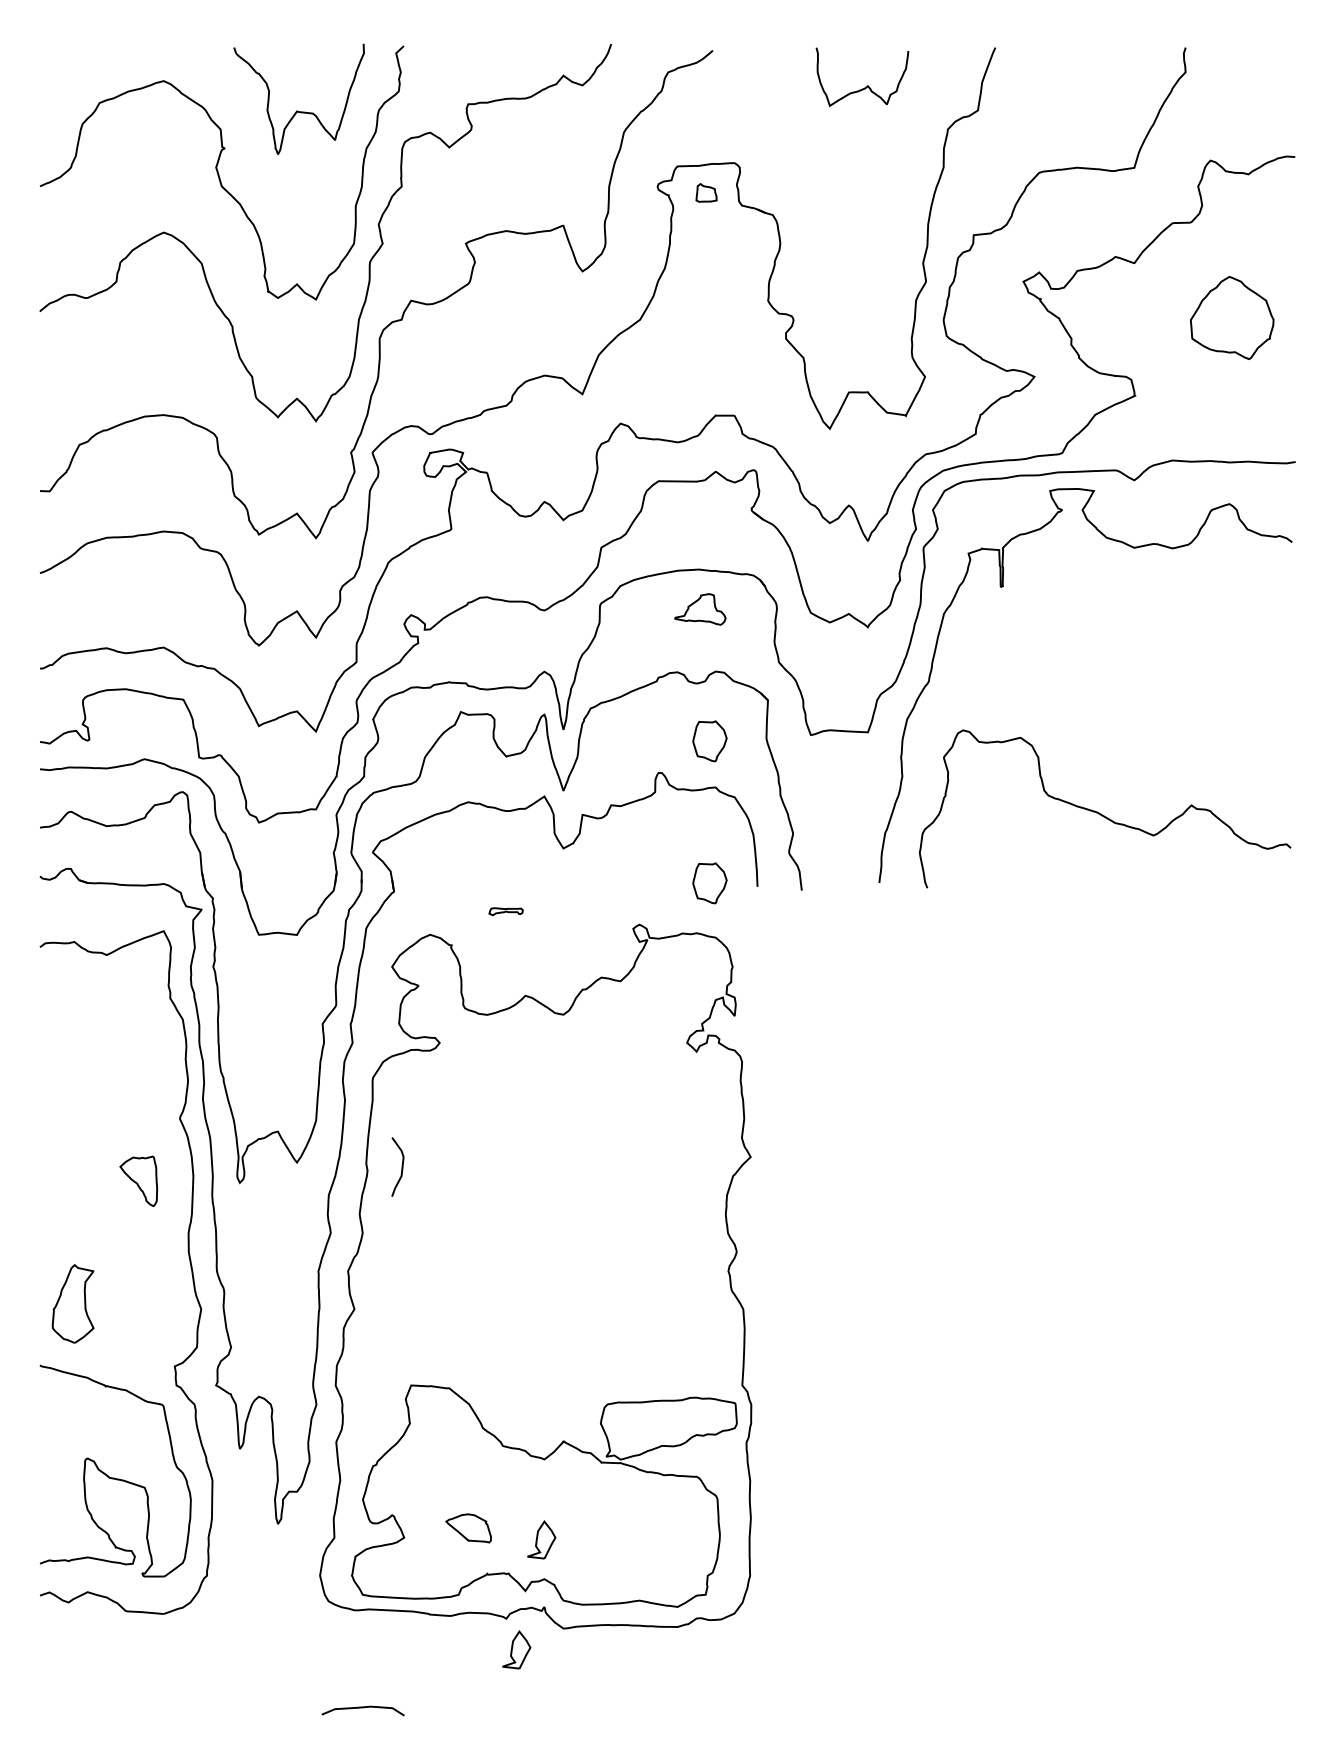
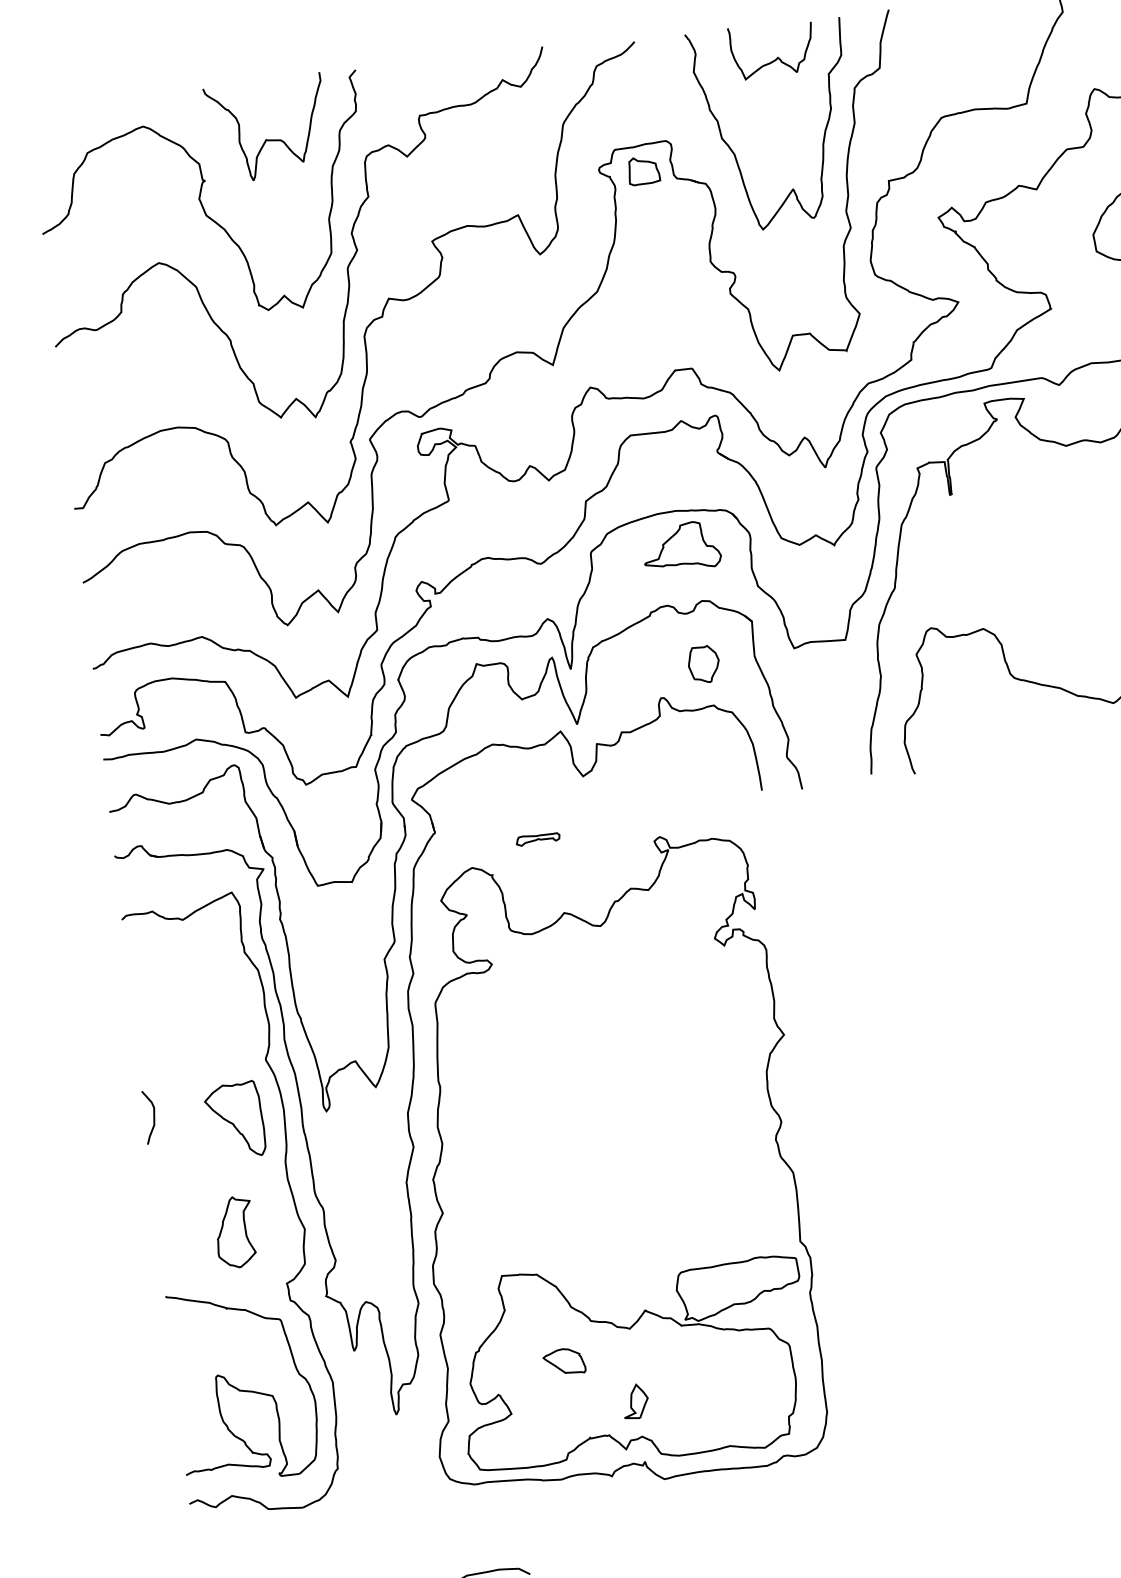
curve: (808, 185) -> (734, 153), added
part: (706, 192) -> (643, 170), size x1.67
part: (700, 609) -> (681, 546), size x1.67
part: (709, 883) -> (718, 792), removed
part: (505, 911) -> (537, 839), size x1.43
curve: (401, 1166) -> (153, 1116), moved
part: (138, 1181) -> (234, 1120), size x1.67
part: (72, 1303) -> (234, 1232), moved
part: (468, 1528) -> (564, 1361), moved
part: (516, 1649) -> (624, 1502), removed

